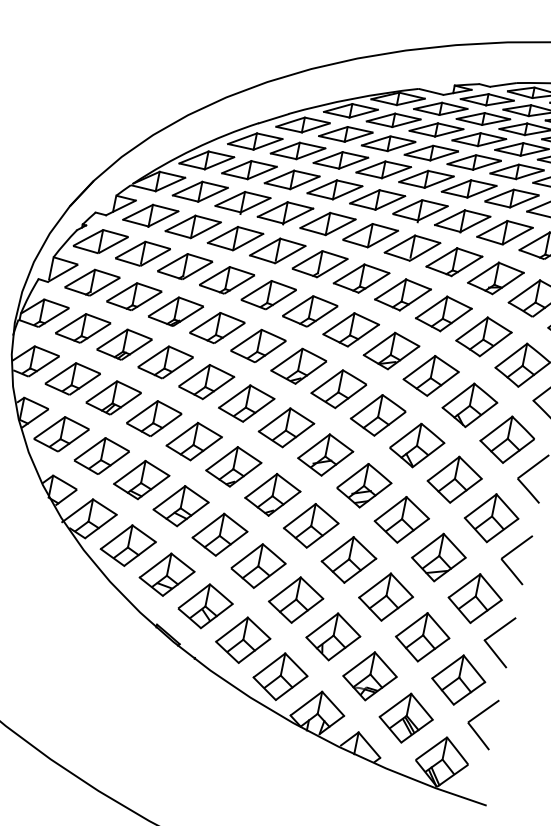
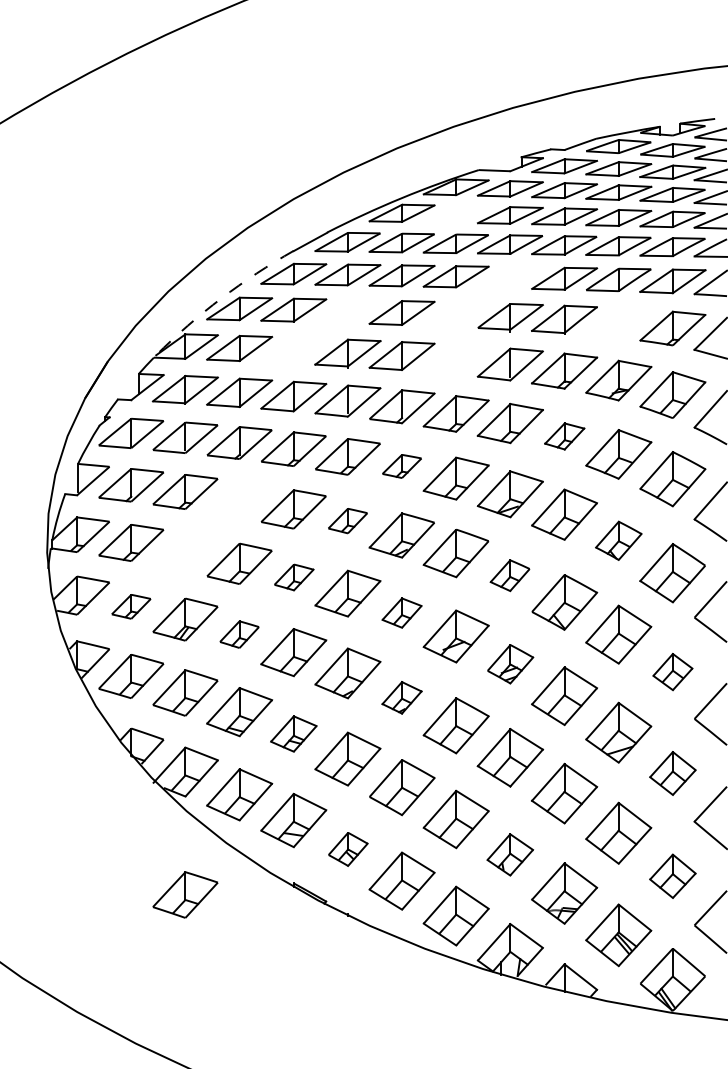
part: (393, 119) -> (455, 213), removed
arc: (194, 149) -> (221, 298), solid -> dashed
part: (291, 179) -> (347, 311), removed
part: (425, 179) -> (509, 277), removed
part: (377, 199) -> (455, 314), removed
part: (242, 202) -> (293, 351), removed
part: (504, 232) -> (618, 322), removed
part: (370, 235) -> (456, 359), removed
part: (175, 311) -> (239, 499), removed
part: (309, 311) -> (401, 466), size x0.6
part: (443, 313) -> (564, 436), size x0.6
part: (124, 344) -> (185, 552), removed
part: (258, 345) -> (347, 520), size x0.6
part: (73, 378) -> (131, 606), size x0.6
part: (206, 382) -> (294, 577), size x0.6
part: (469, 405) -> (618, 540), size x0.7
part: (377, 415) -> (509, 575), size x0.6
part: (154, 418) -> (239, 634), size x0.6
part: (286, 427) -> (401, 612), size x0.6
part: (364, 486) -> (510, 664), size x0.7
part: (272, 494) -> (401, 697), size x0.6
part: (180, 505) -> (293, 733), size x0.7
part: (491, 517) -> (672, 671), size x0.6
part: (475, 598) -> (672, 773), size x0.7
part: (205, 606) -> (348, 849), size x0.6
part: (69, 615) -> (185, 894), added
part: (332, 636) -> (509, 854), size x0.7
part: (458, 680) -> (672, 876), size x0.7

